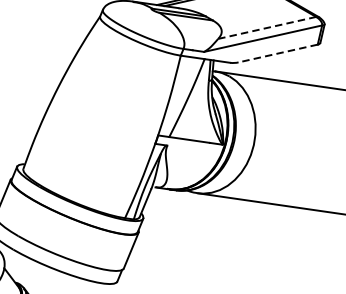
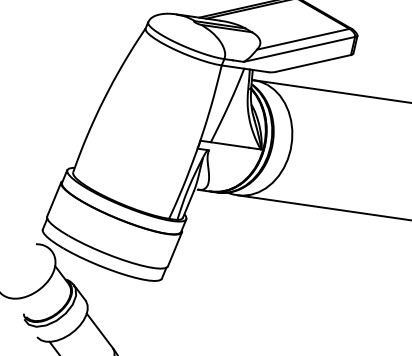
line: (267, 28) -> (303, 39), dashed -> solid
line: (278, 53) -> (313, 63), dashed -> solid

